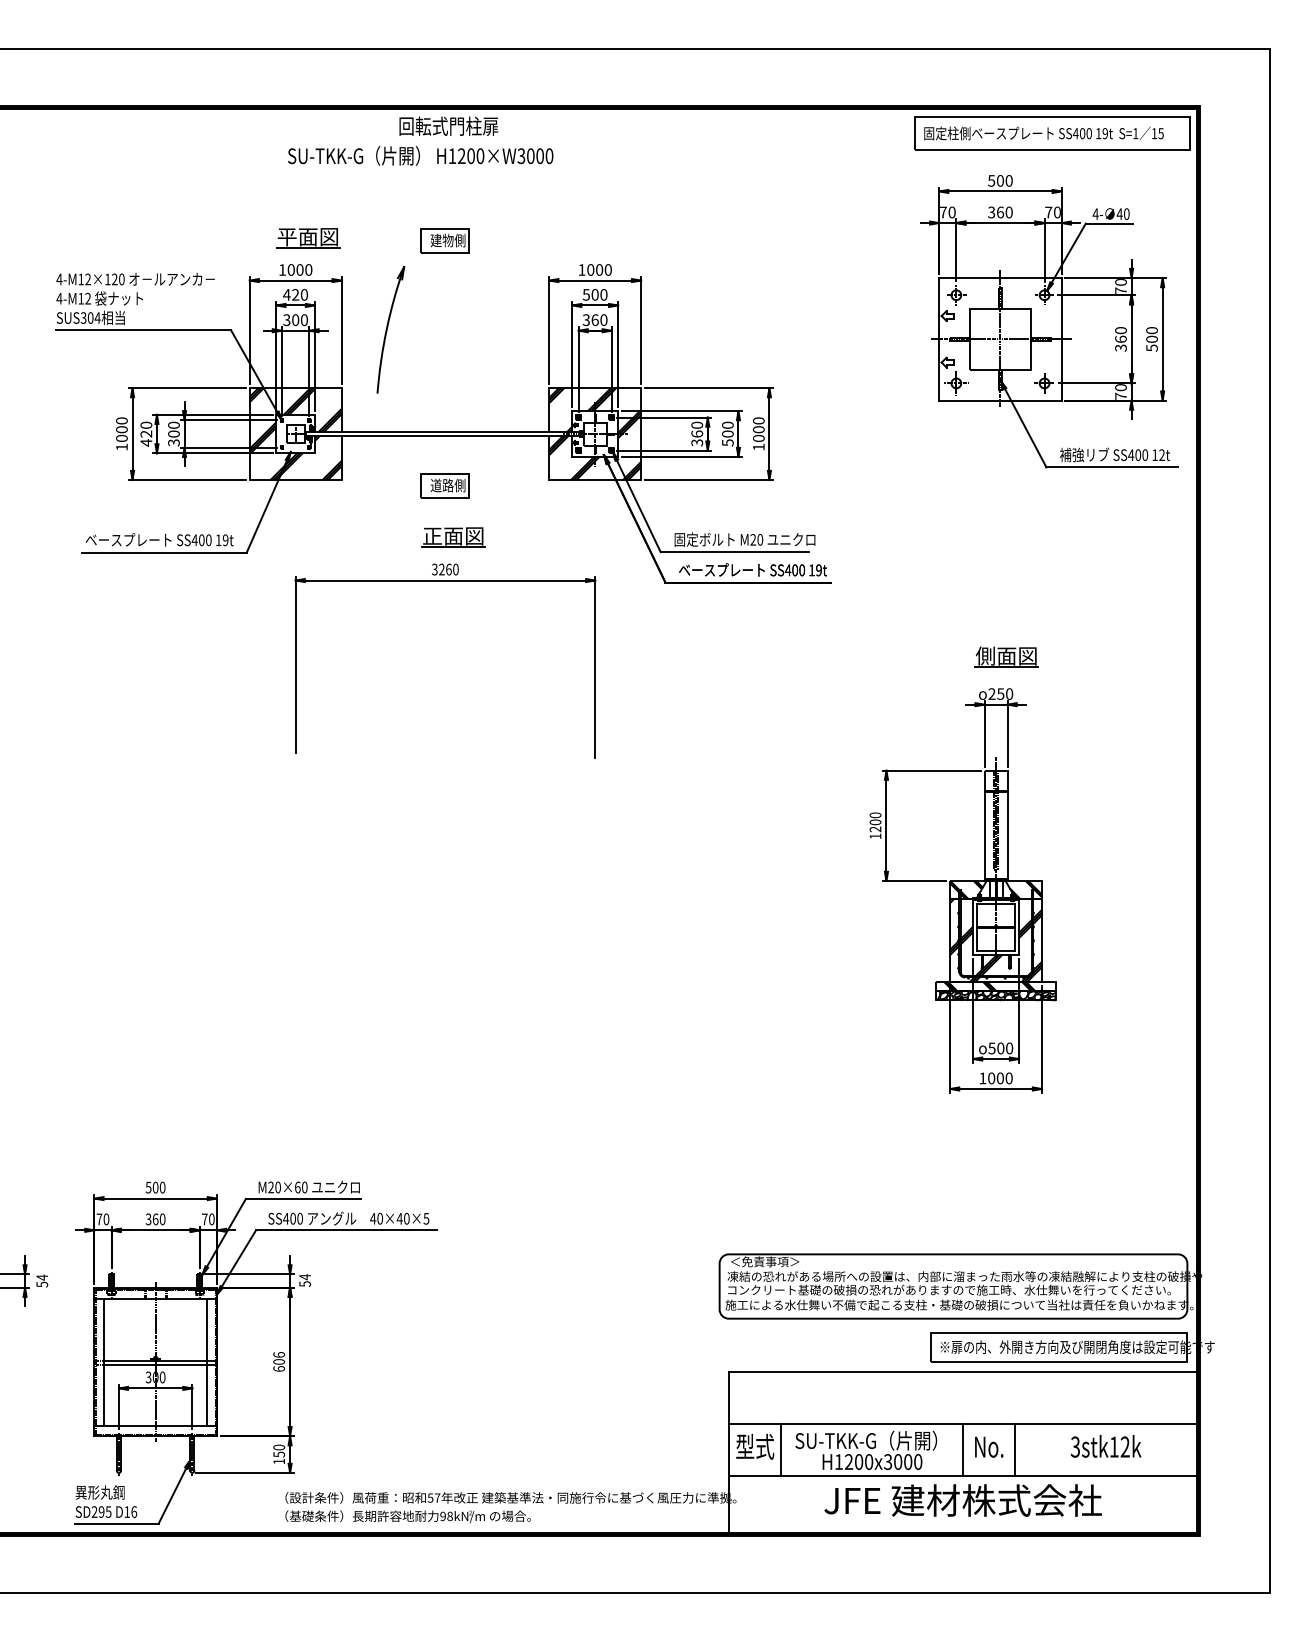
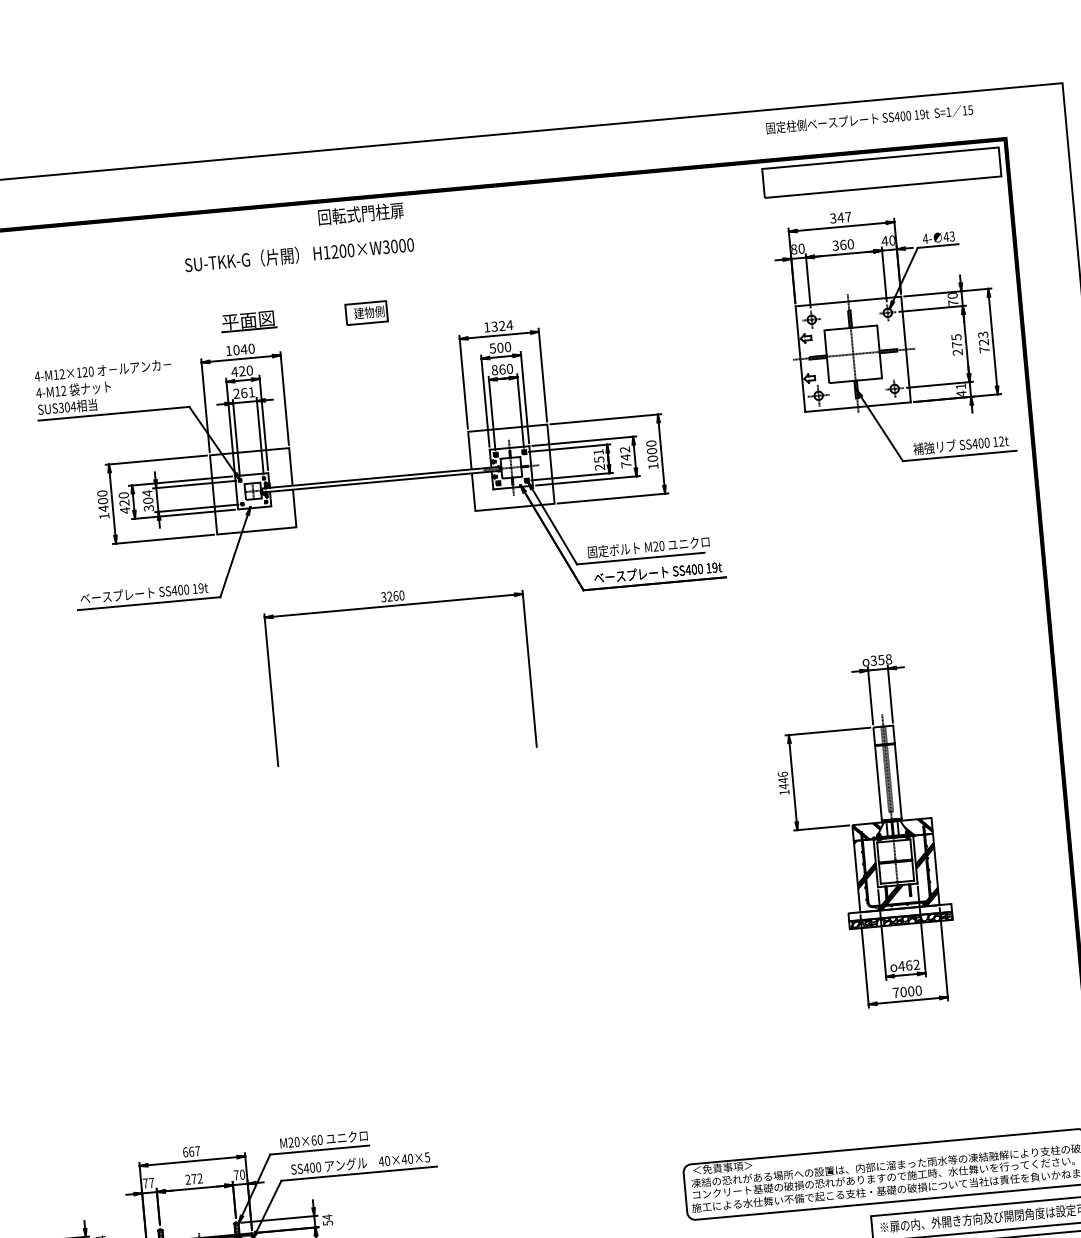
text: (1043, 133) -> (869, 119), moved
text: (420, 155) -> (299, 254), moved
text: (1000, 180) -> (840, 217), 500 -> 347
text: (943, 212) -> (794, 249), 70 -> 80
text: (1048, 212) -> (884, 241), 70 -> 40
text: (1126, 213) -> (952, 235), 40 -> 43
text: (299, 269) -> (243, 349), 1000 -> 1040
text: (599, 269) -> (502, 325), 1000 -> 1324
text: (585, 319) -> (494, 369), 360 -> 860
text: (295, 320) -> (244, 393), 300 -> 261
part: (390, 329) -> (326, 393), removed
text: (1120, 339) -> (956, 345), 360 -> 275
text: (1151, 339) -> (983, 342), 500 -> 723
text: (1120, 391) -> (960, 389), 70 -> 41
text: (173, 425) -> (147, 493), 300 -> 304
text: (697, 433) -> (599, 459), 360 -> 251
text: (727, 433) -> (625, 456), 500 -> 742
hatch: (295, 434) -> (253, 491), removed
hatch: (595, 434) -> (511, 468), removed
text: (121, 438) -> (103, 508), 1000 -> 1400
part: (444, 485) -> (385, 523), removed
part: (453, 537) -> (397, 568), removed
part: (1006, 656) -> (883, 627), removed
text: (1000, 693) -> (881, 659), 250 -> 358
text: (875, 822) -> (783, 780), 1200 -> 1446
hatch: (989, 986) -> (894, 913), removed
text: (1000, 1048) -> (908, 965), 500 -> 462
text: (982, 1078) -> (895, 992), 1000 -> 7000
text: (155, 1187) -> (191, 1151), 500 -> 667
text: (106, 1219) -> (151, 1183), 70 -> 77
text: (155, 1219) -> (193, 1179), 360 -> 272

